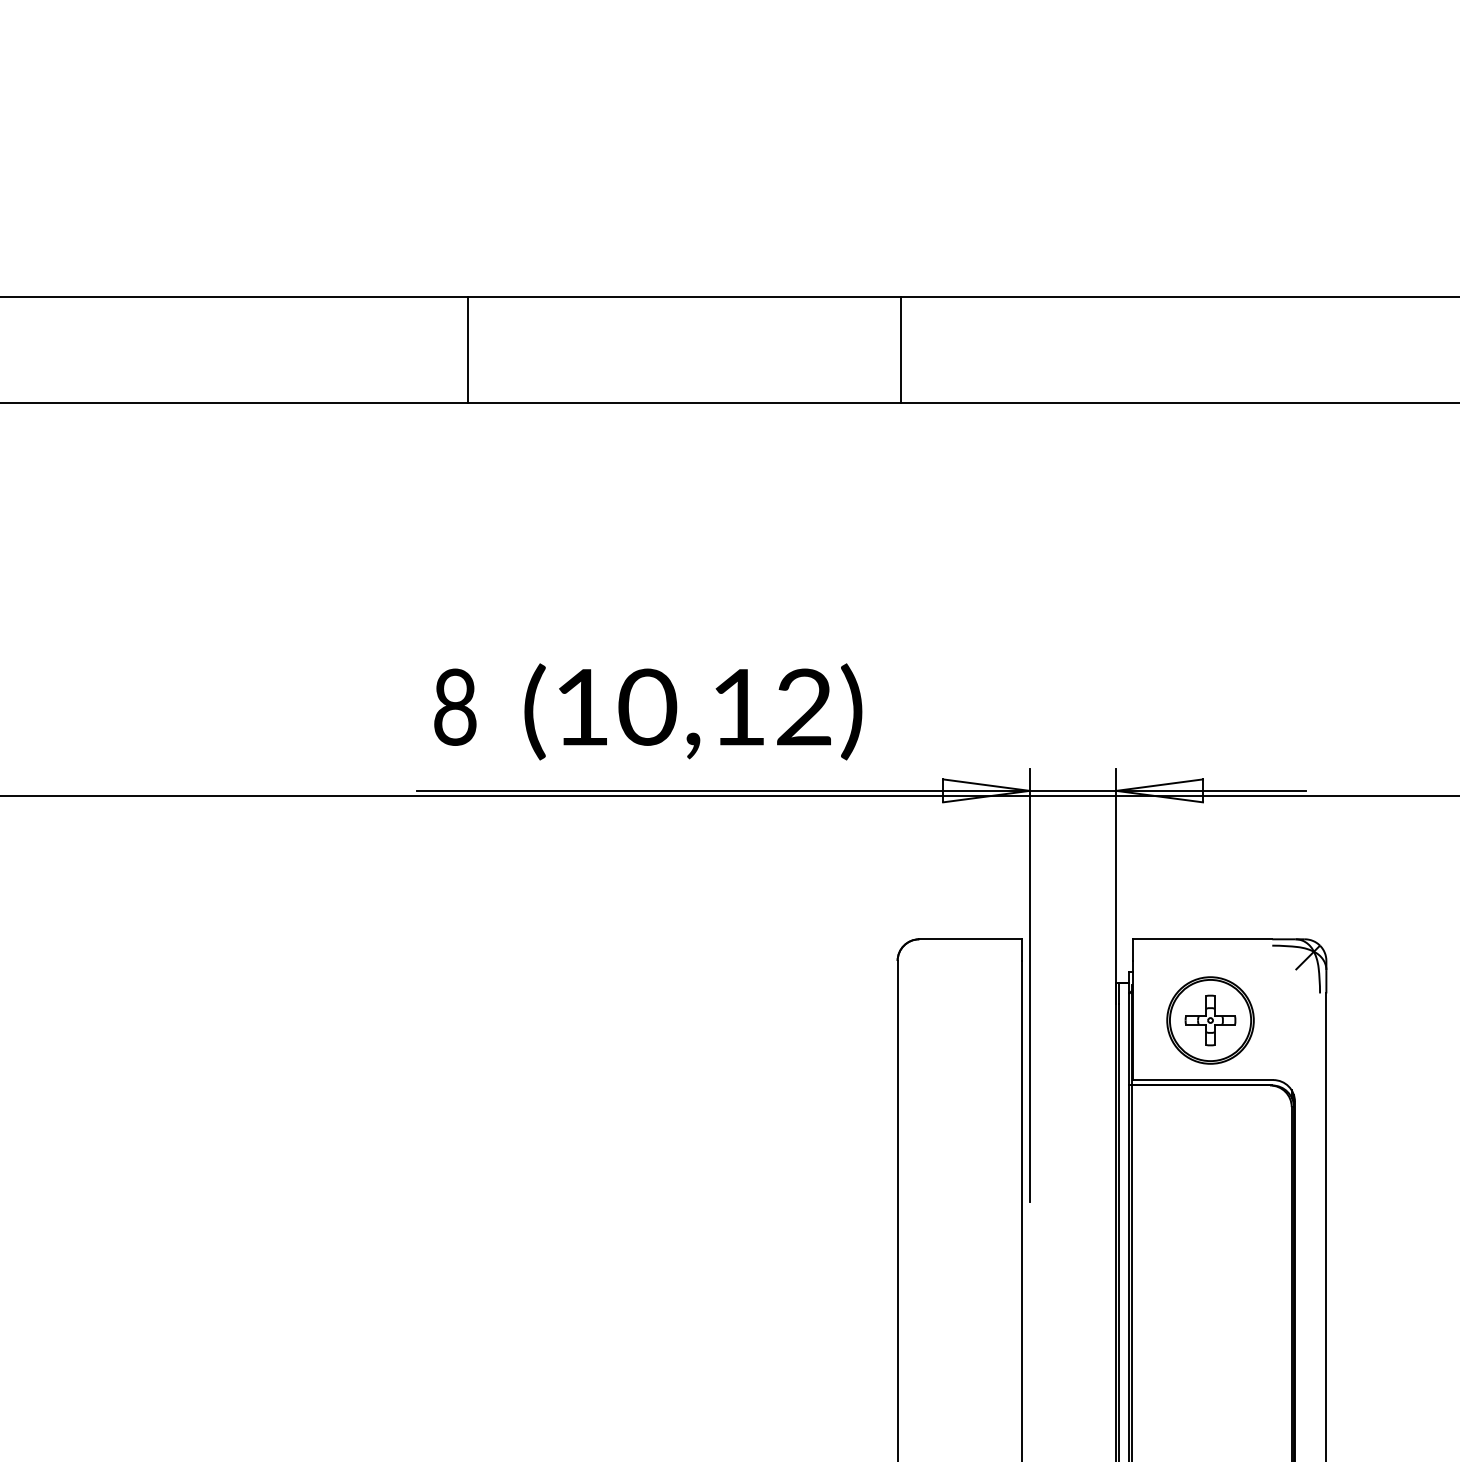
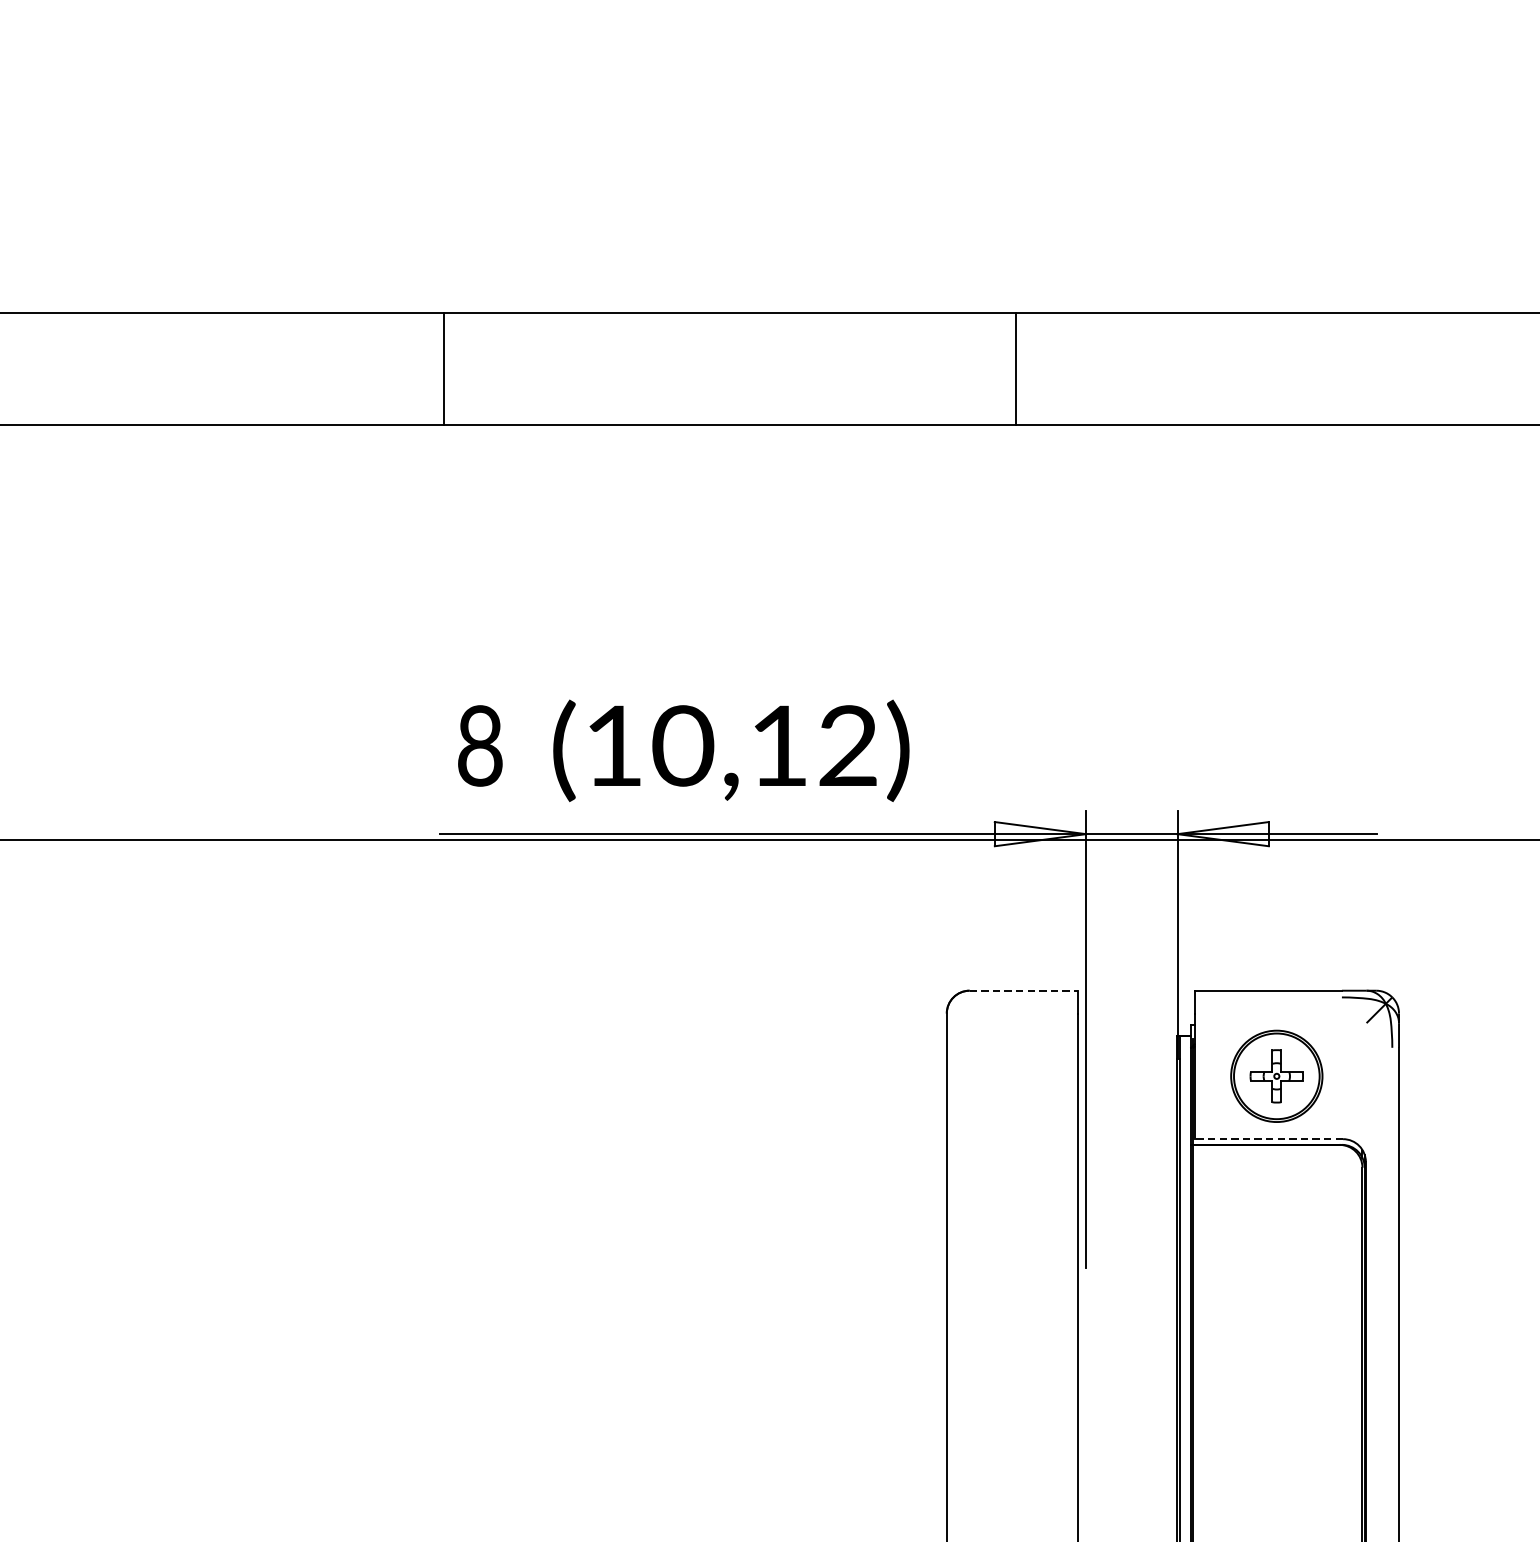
line: (468, 349) -> (444, 368), moved
line: (901, 349) -> (1016, 368), moved
line: (971, 939) -> (1024, 990), solid -> dashed
line: (1202, 1080) -> (1268, 1139), solid -> dashed

